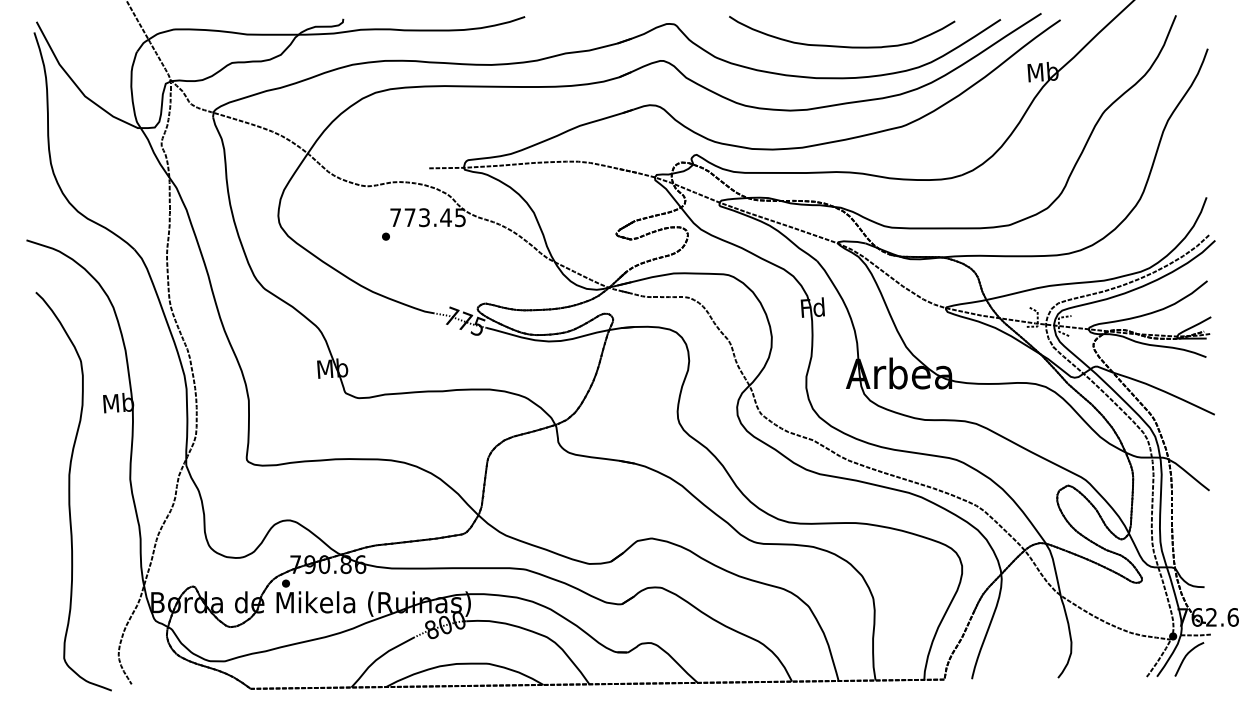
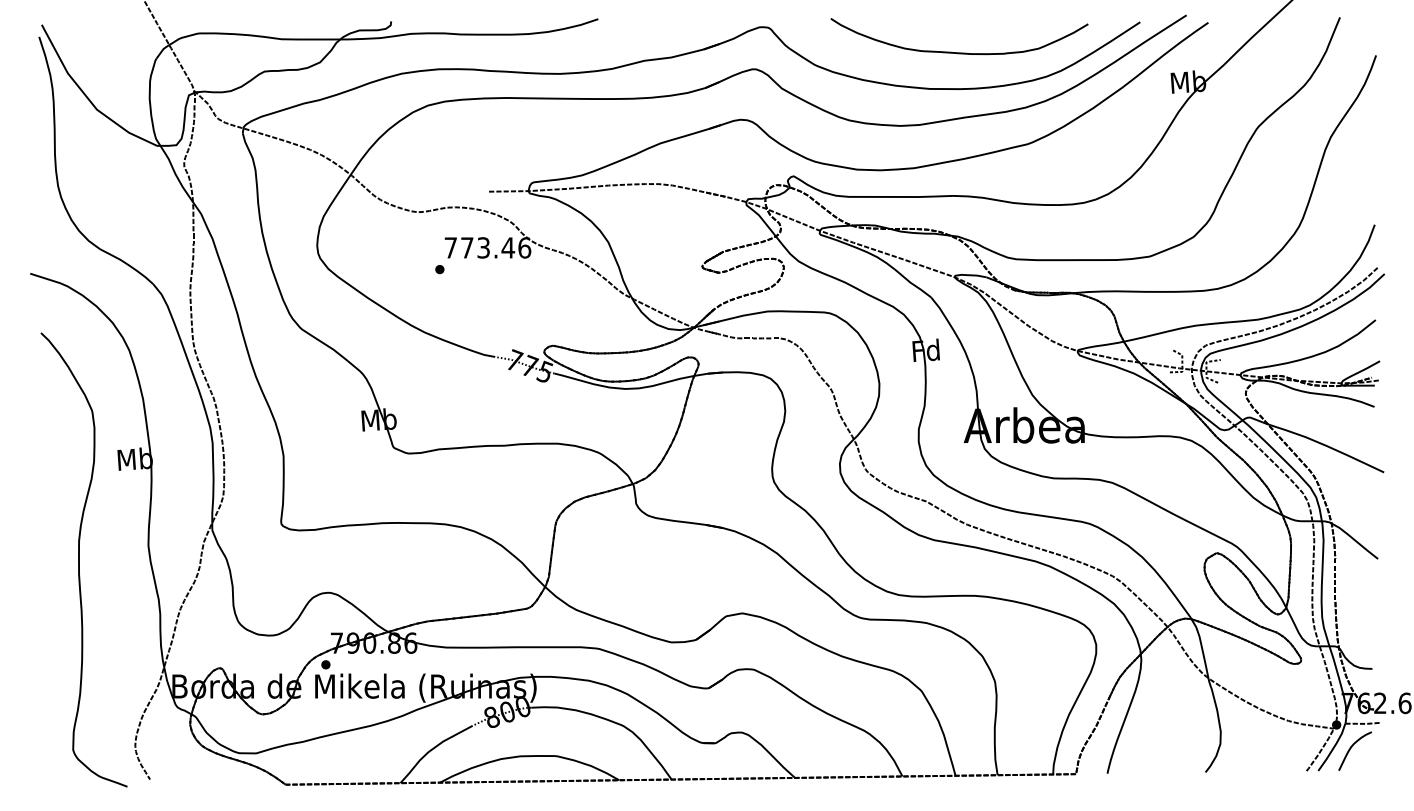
text: (460, 217) -> (524, 247), 773.45 -> 773.46

